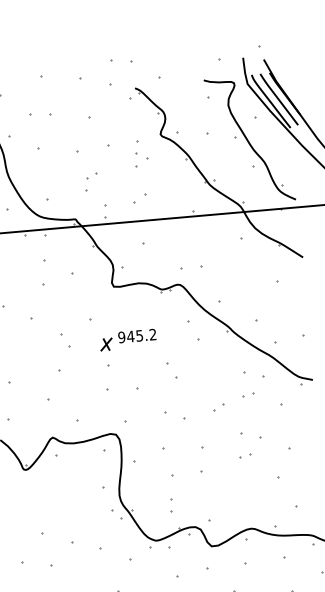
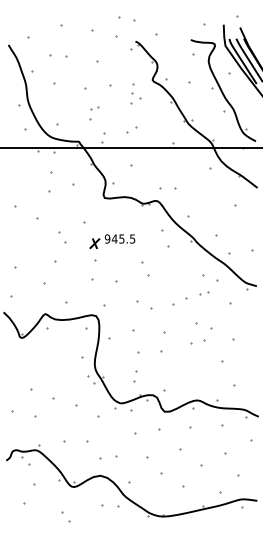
text: (152, 334) -> (132, 238), 945.2 -> 945.5
part: (219, 407) -> (180, 301), size x1.6
part: (246, 456) -> (198, 342), size x1.6

